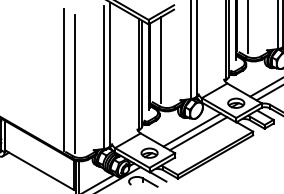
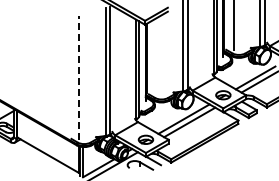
line: (161, 59) -> (156, 56), removed
line: (63, 78) -> (69, 73), removed
line: (74, 83) -> (78, 77), solid -> dashed

